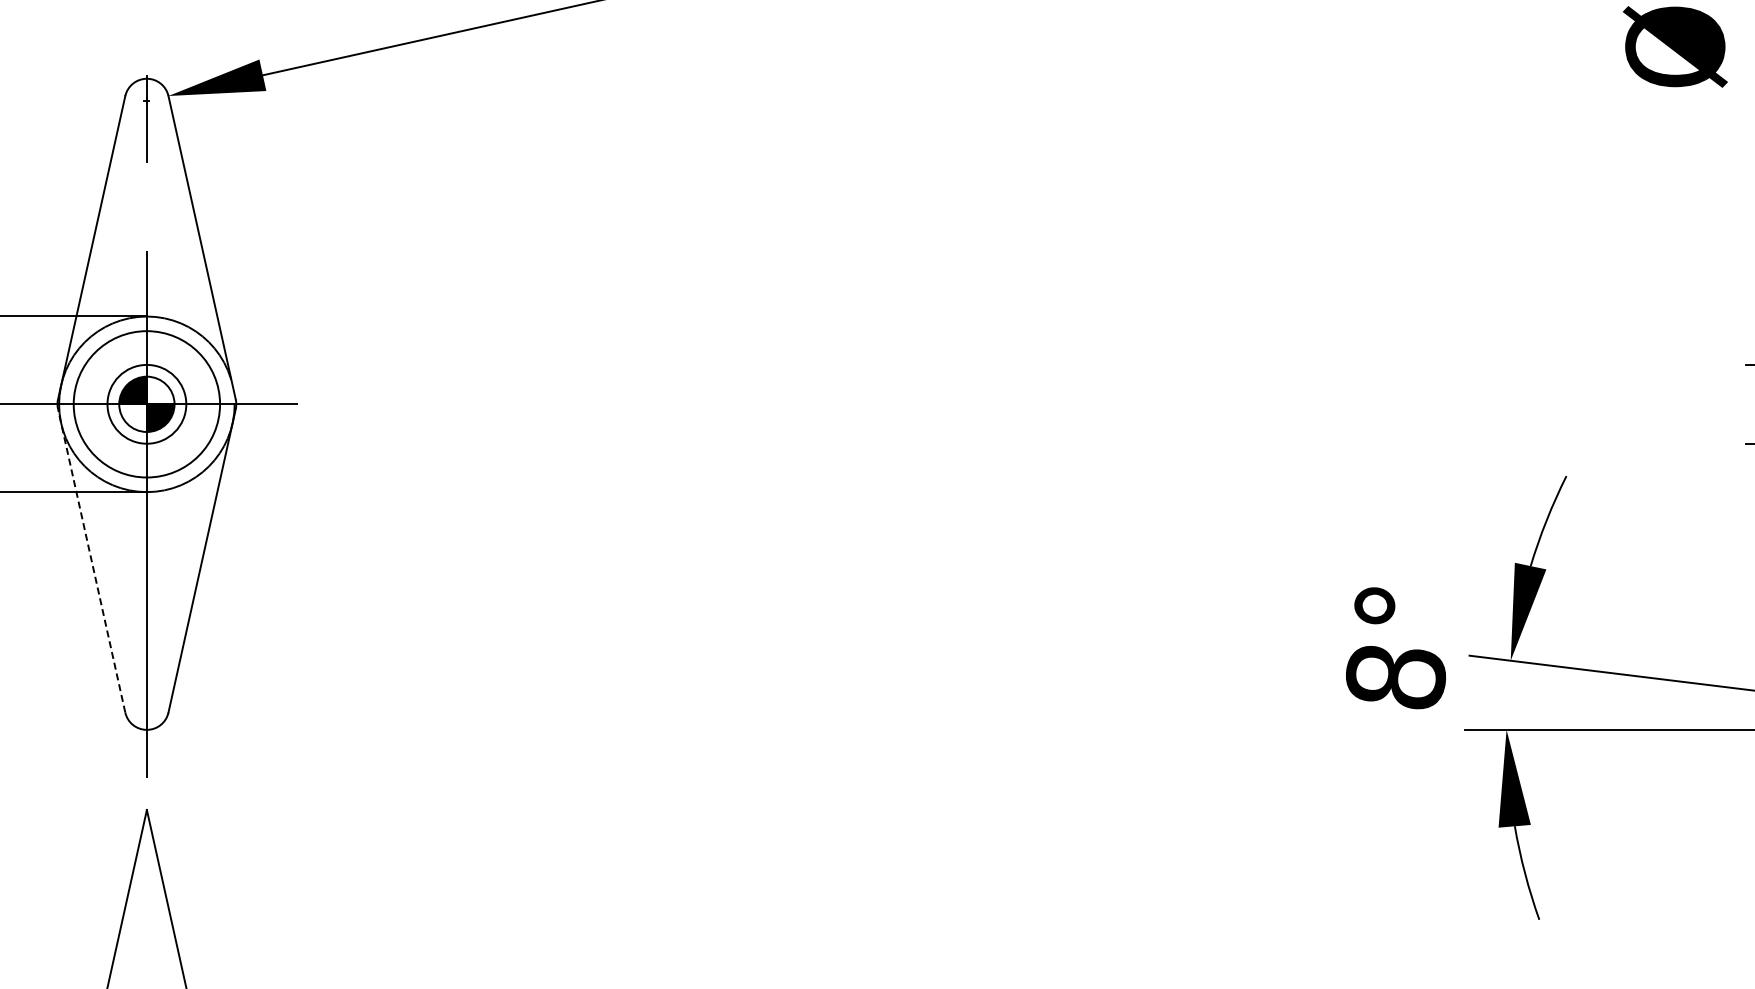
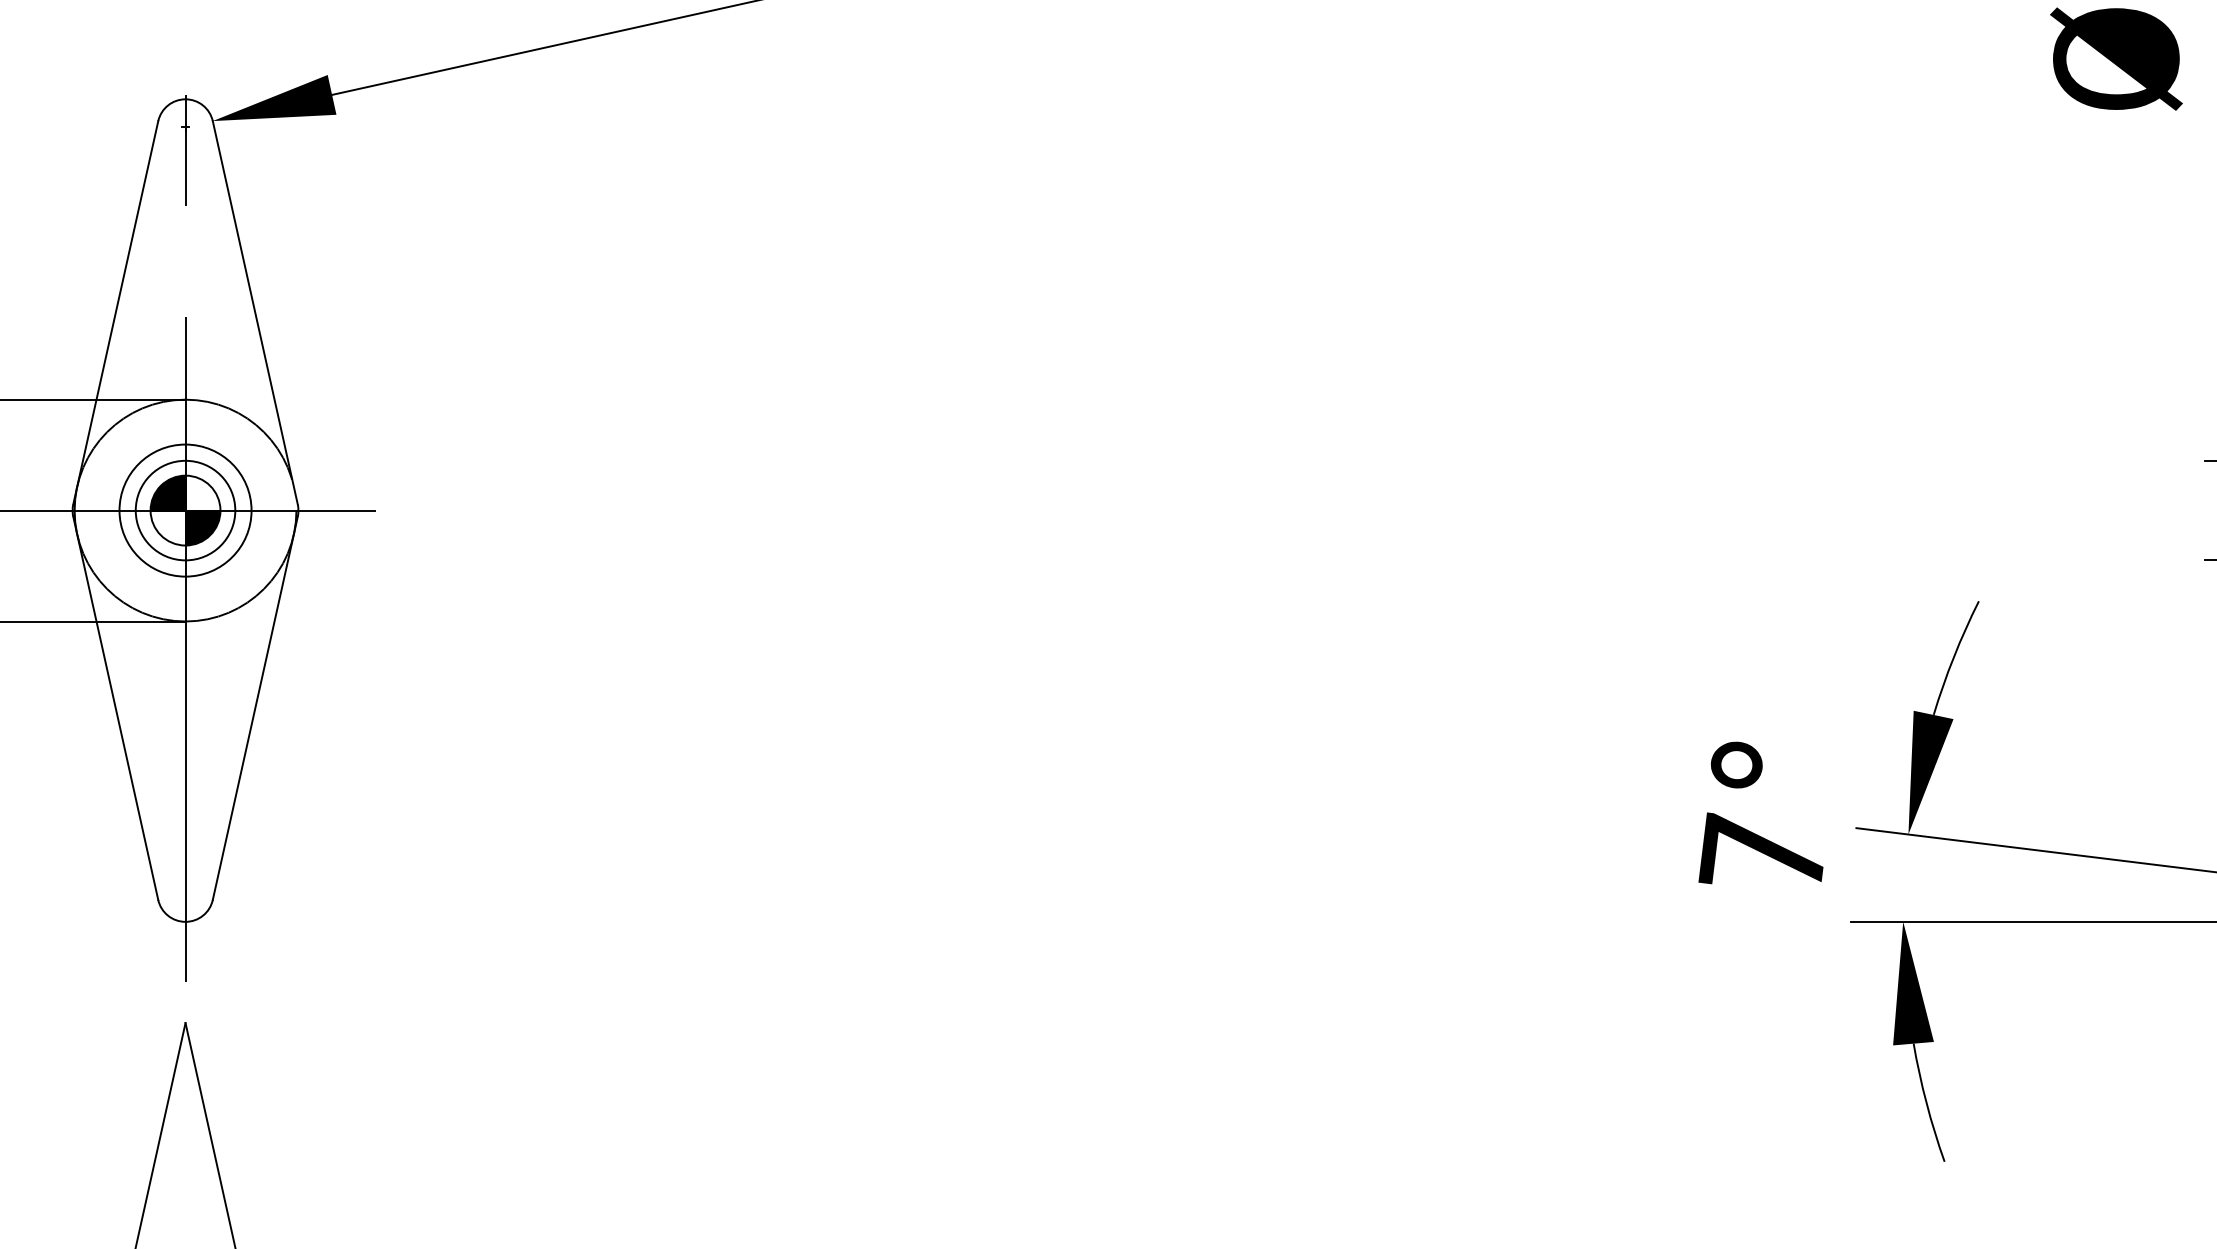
circle: (146, 404) -> (185, 510), size x0.71
line: (91, 560) -> (115, 707), dashed -> solid
text: (1395, 676) -> (1762, 854), 8° -> 7°

